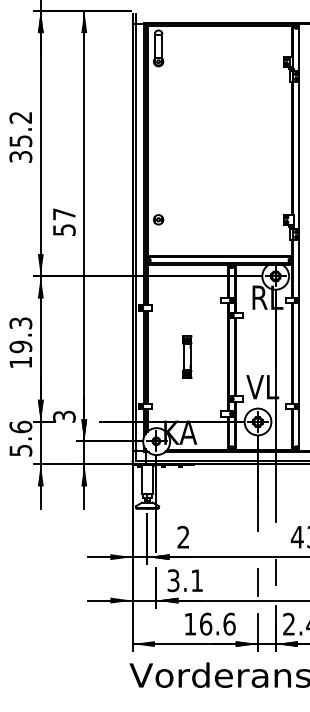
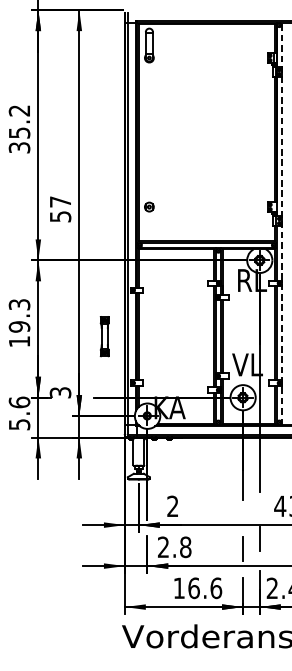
line: (299, 237) -> (282, 223), solid -> dashed
part: (187, 356) -> (104, 335), moved
text: (185, 580) -> (174, 547), 3.1 -> 2.8

